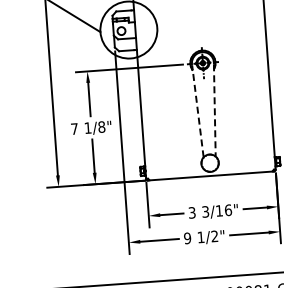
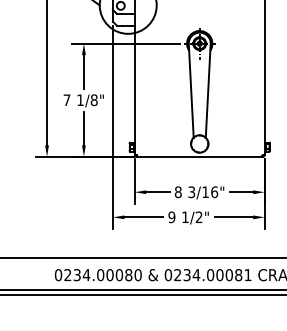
line: (198, 111) -> (191, 91), dashed -> solid
line: (215, 111) -> (208, 92), dashed -> solid
text: (191, 212) -> (177, 191), 3 -> 8

